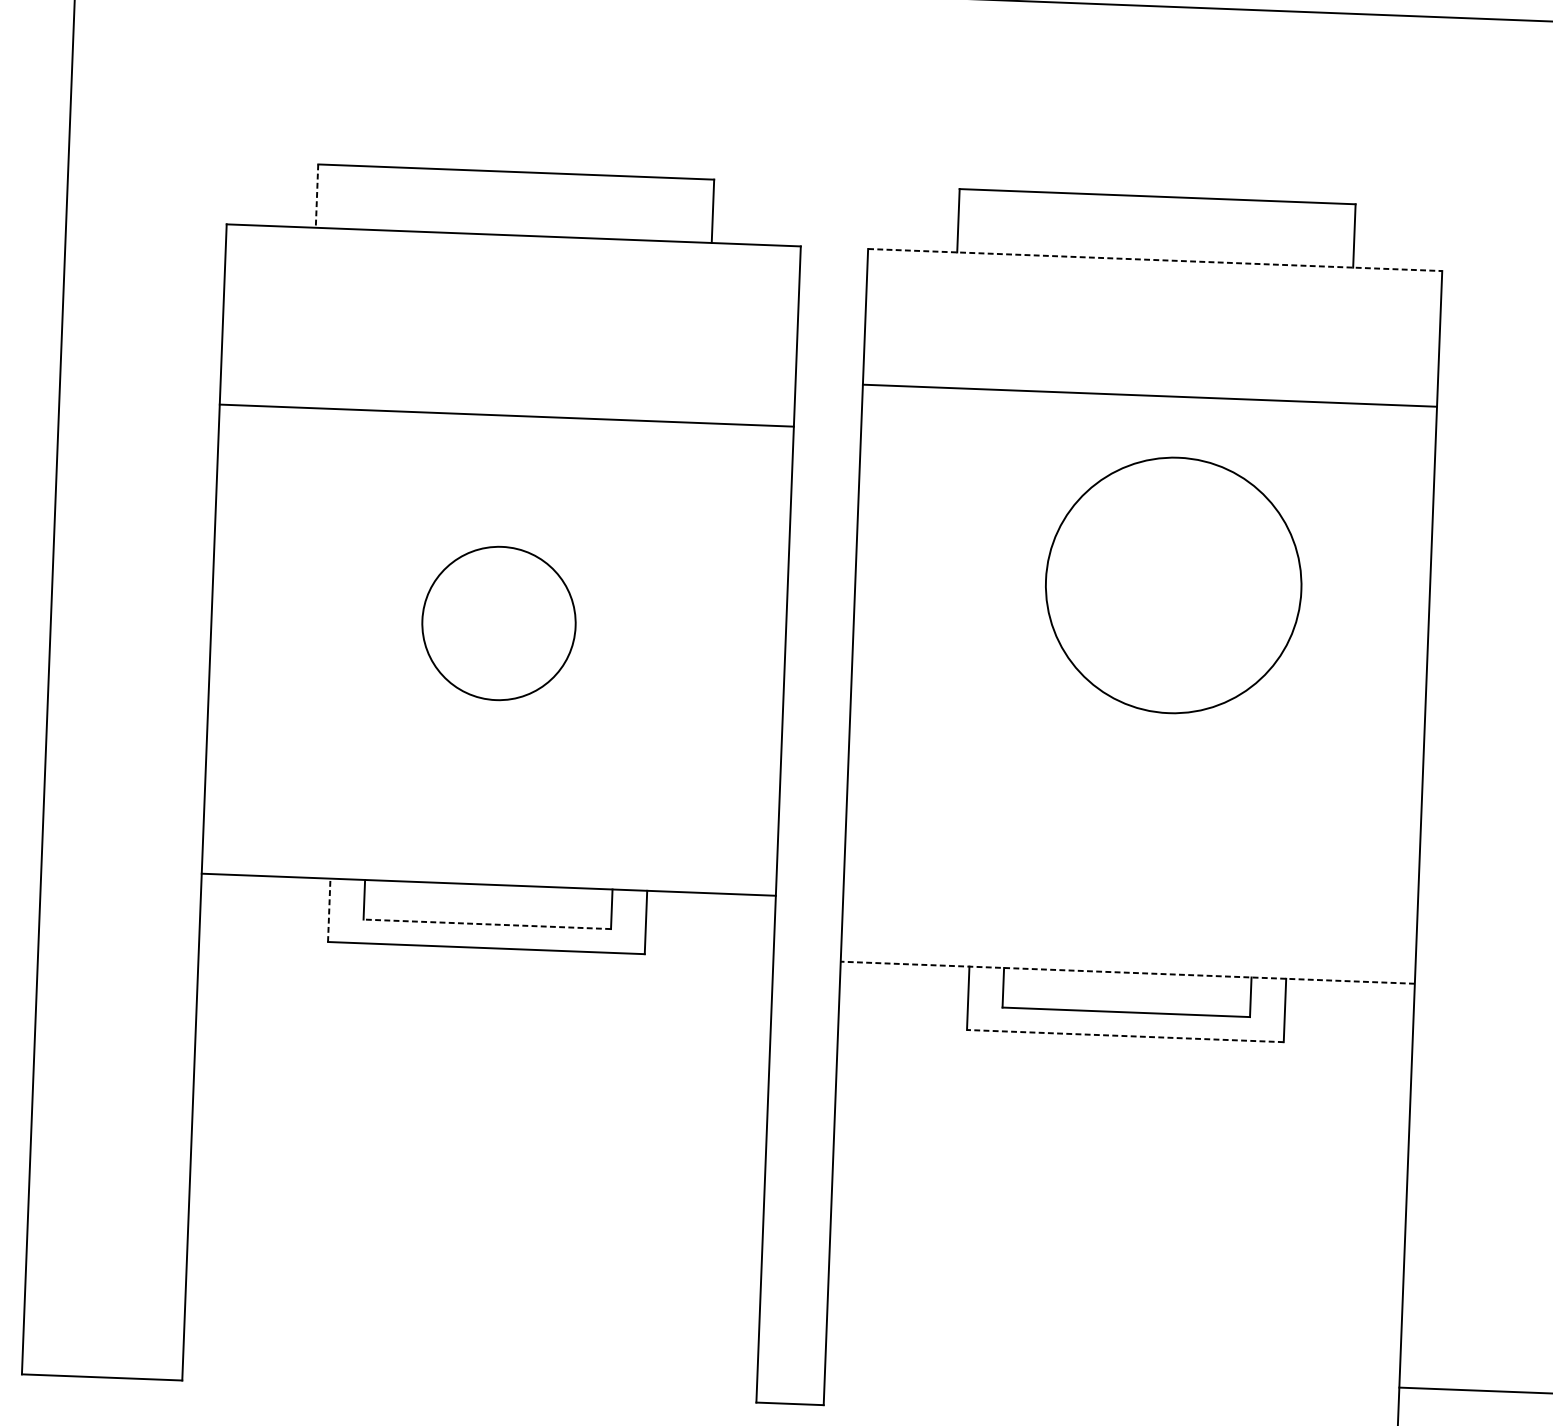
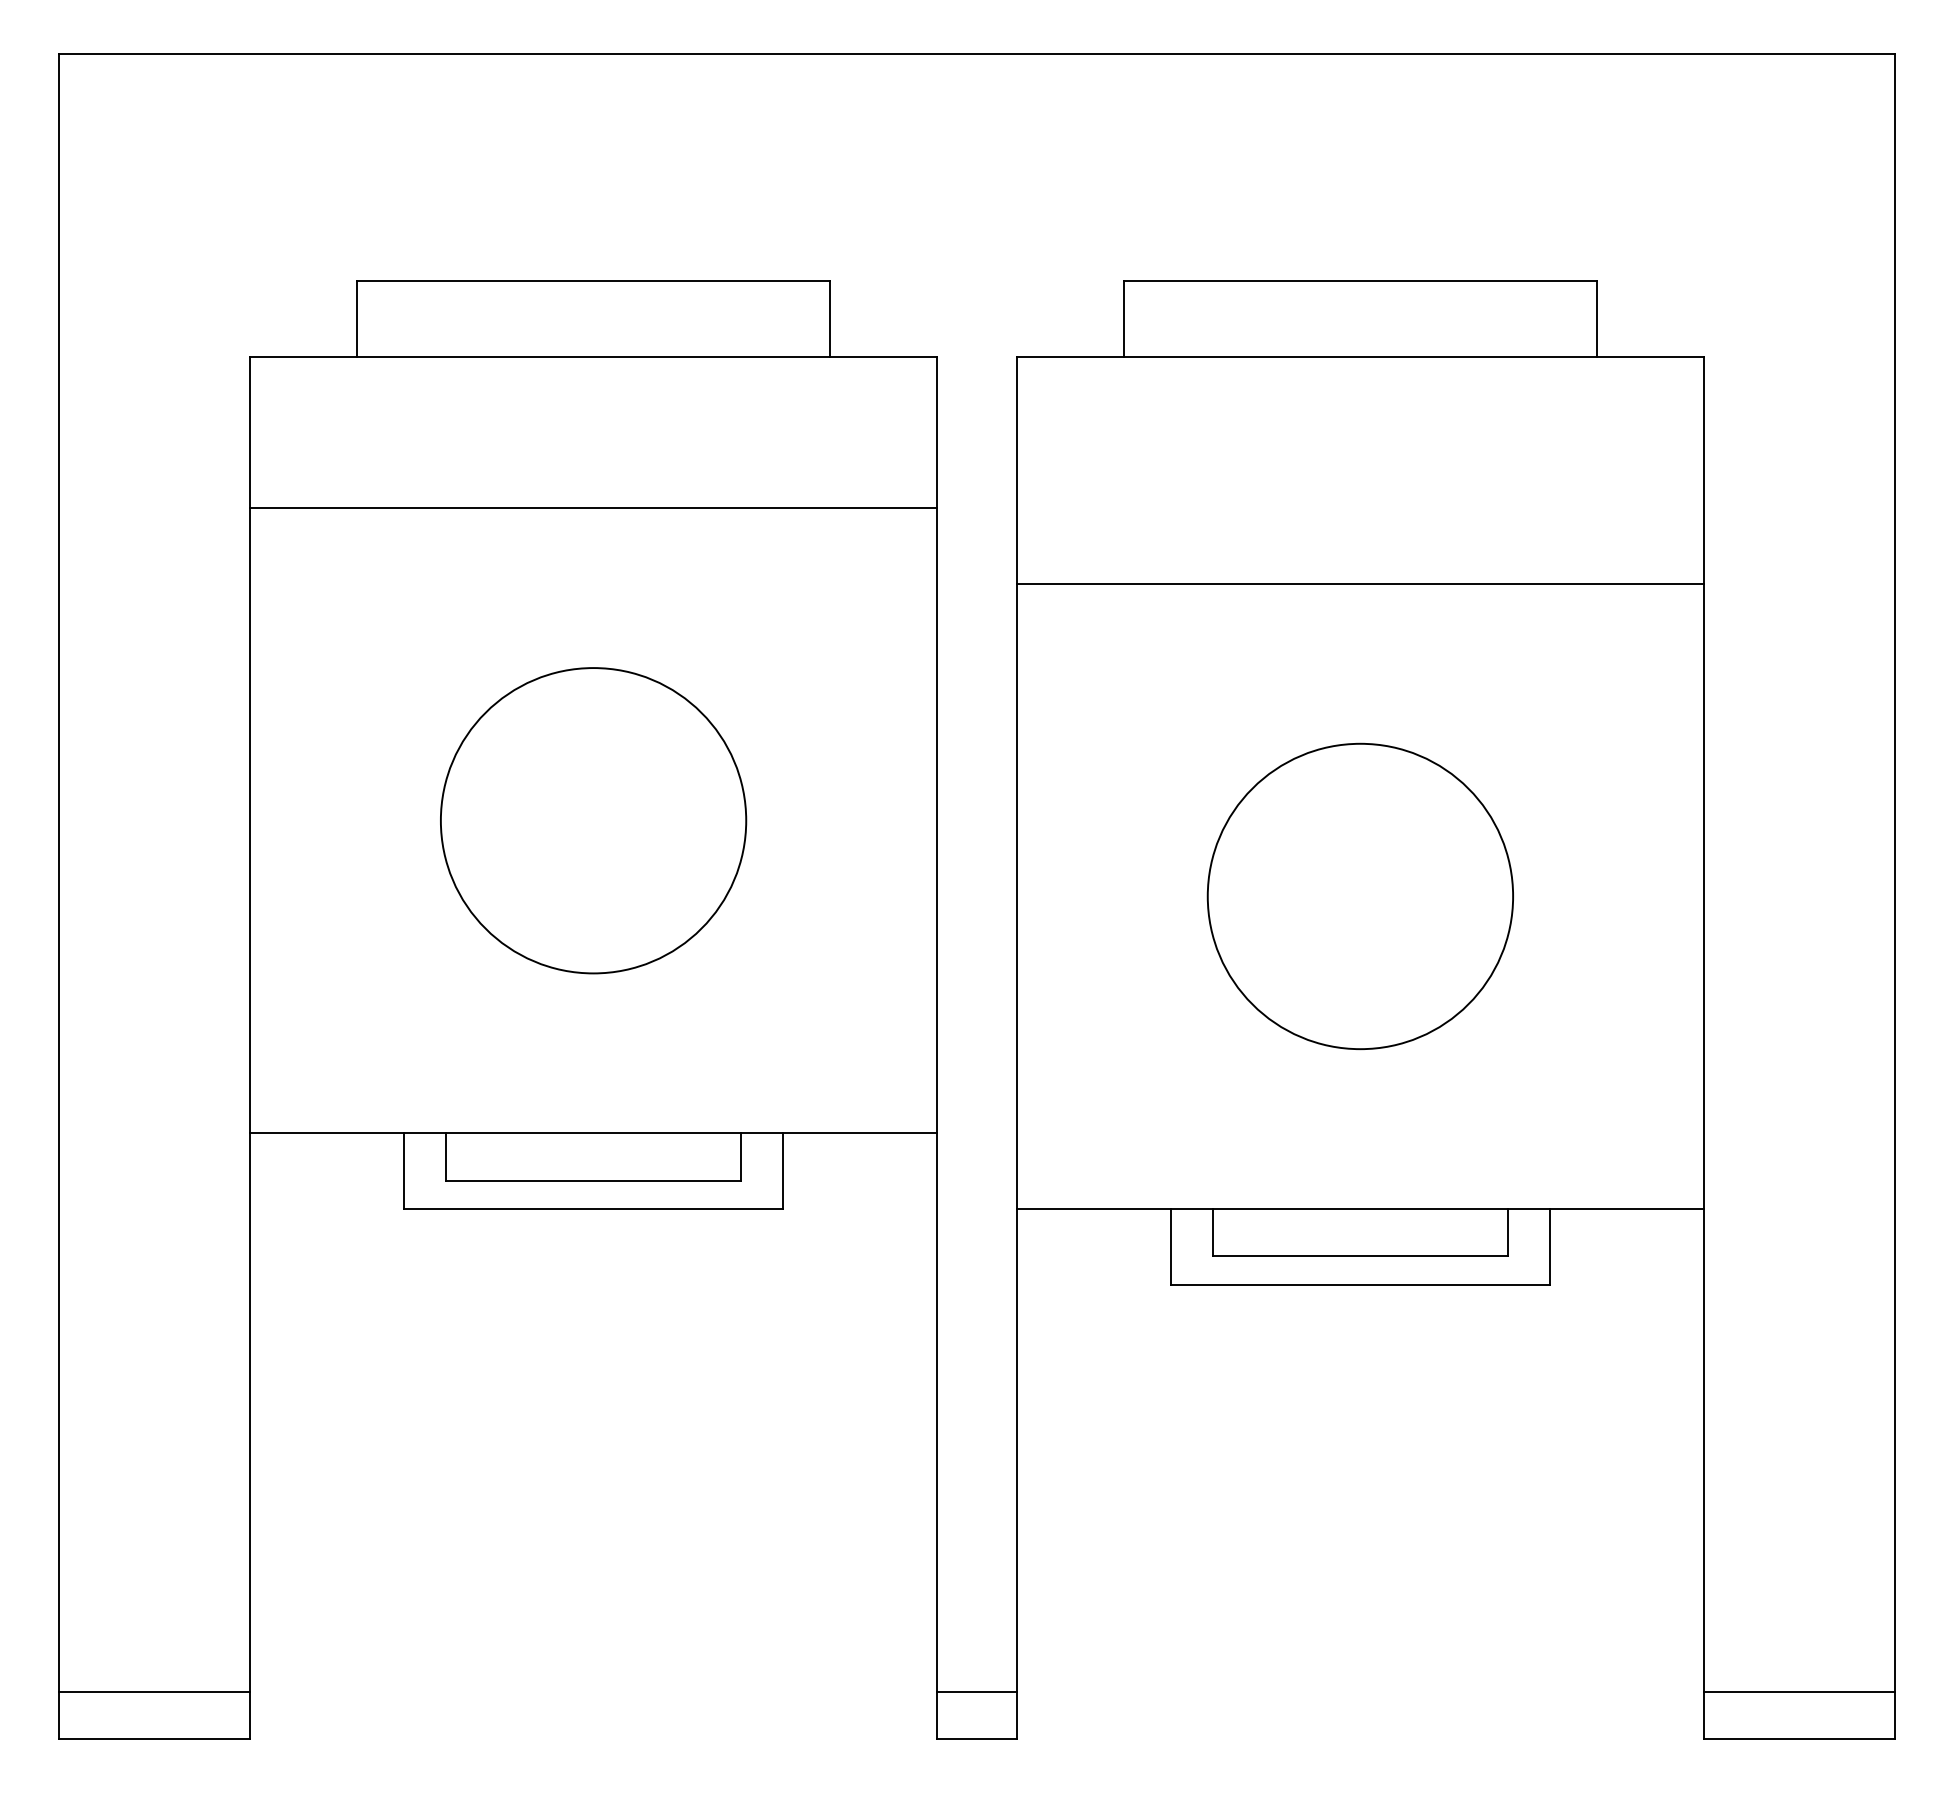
line: (316, 195) -> (356, 318), dashed -> solid
line: (1155, 259) -> (1360, 356), dashed -> solid
line: (1150, 396) -> (1360, 584), moved
line: (506, 415) -> (593, 508), moved
circle: (1172, 585) -> (1359, 896), moved
circle: (498, 623) -> (593, 820), size x1.67
line: (329, 910) -> (404, 1171), dashed -> solid
line: (487, 924) -> (593, 1180), dashed -> solid
line: (1127, 972) -> (1359, 1208), dashed -> solid
line: (1124, 1035) -> (1359, 1284), dashed -> solid
line: (103, 1337) -> (154, 1691), added
line: (791, 1364) -> (976, 1691), added

